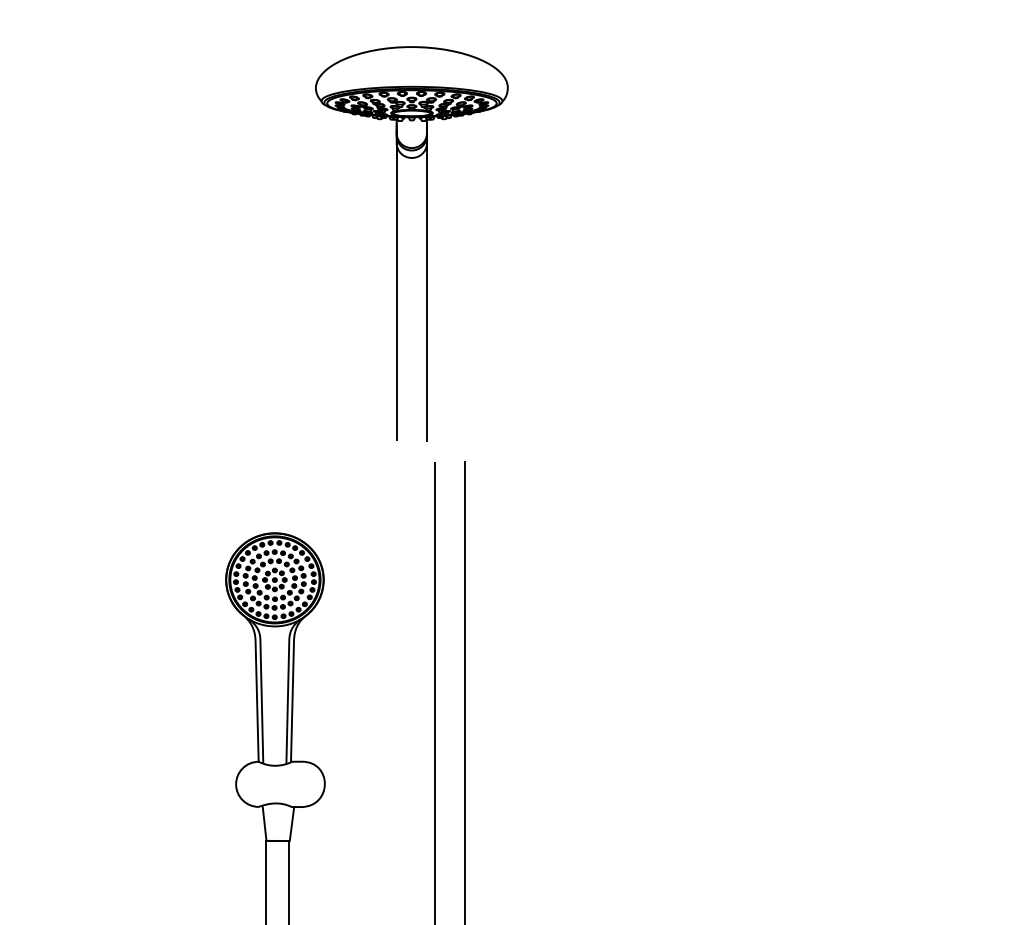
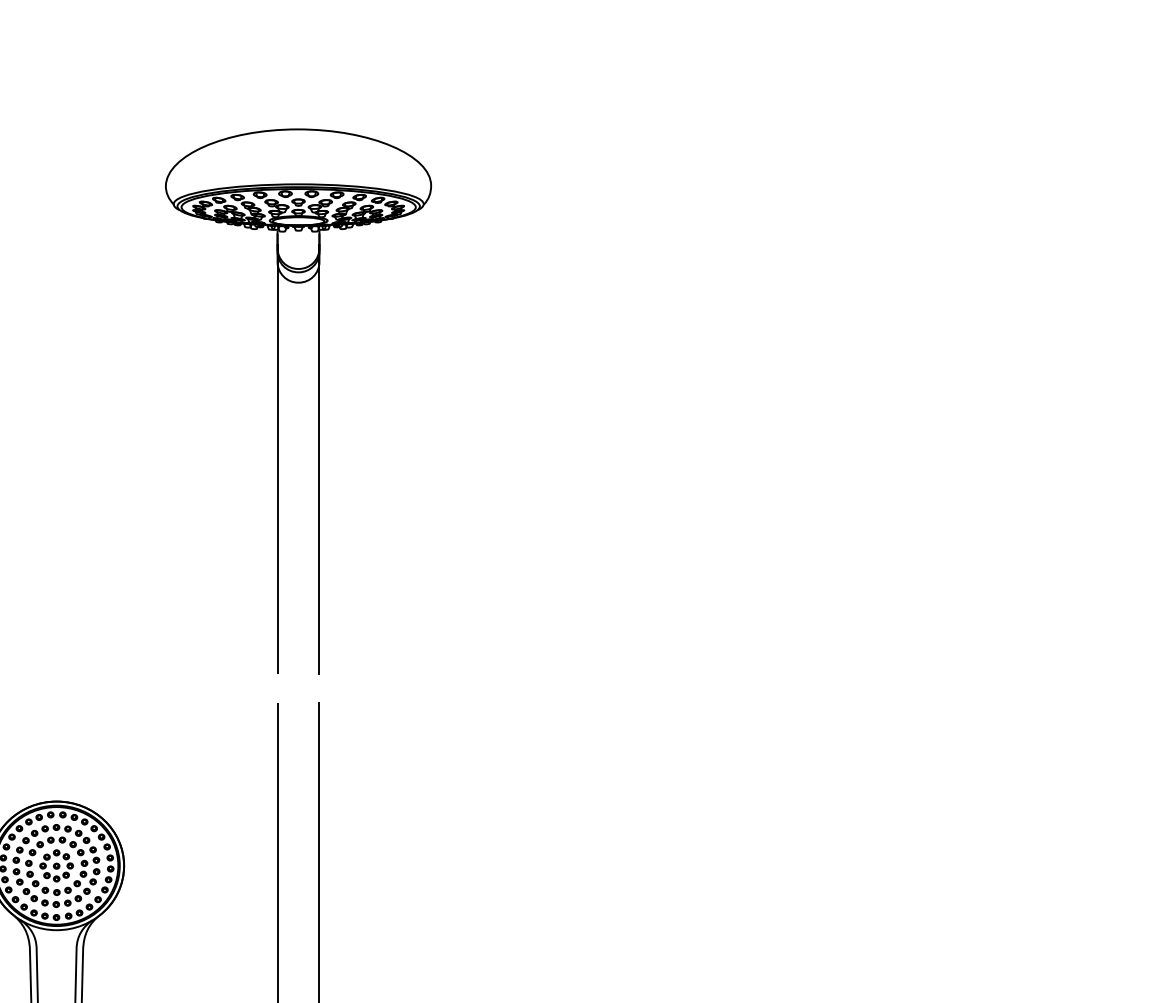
part: (397, 243) -> (278, 400), moved

